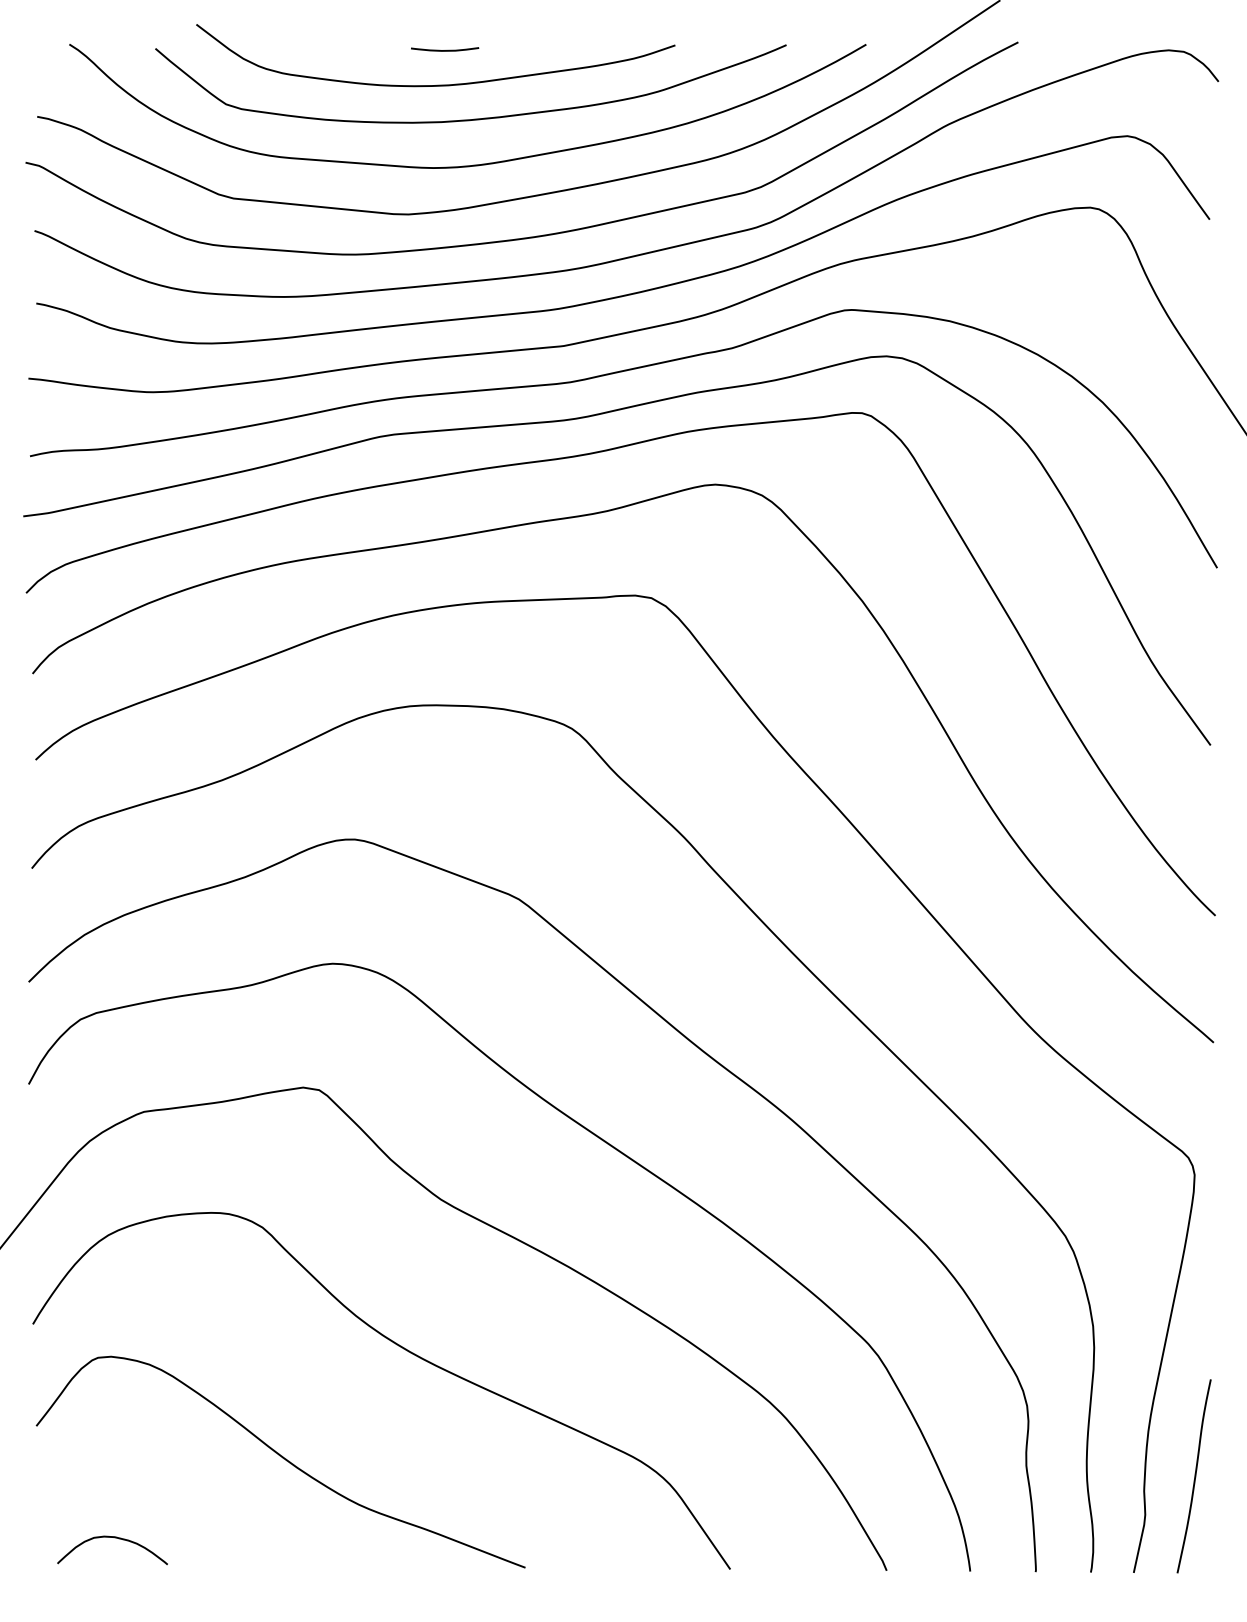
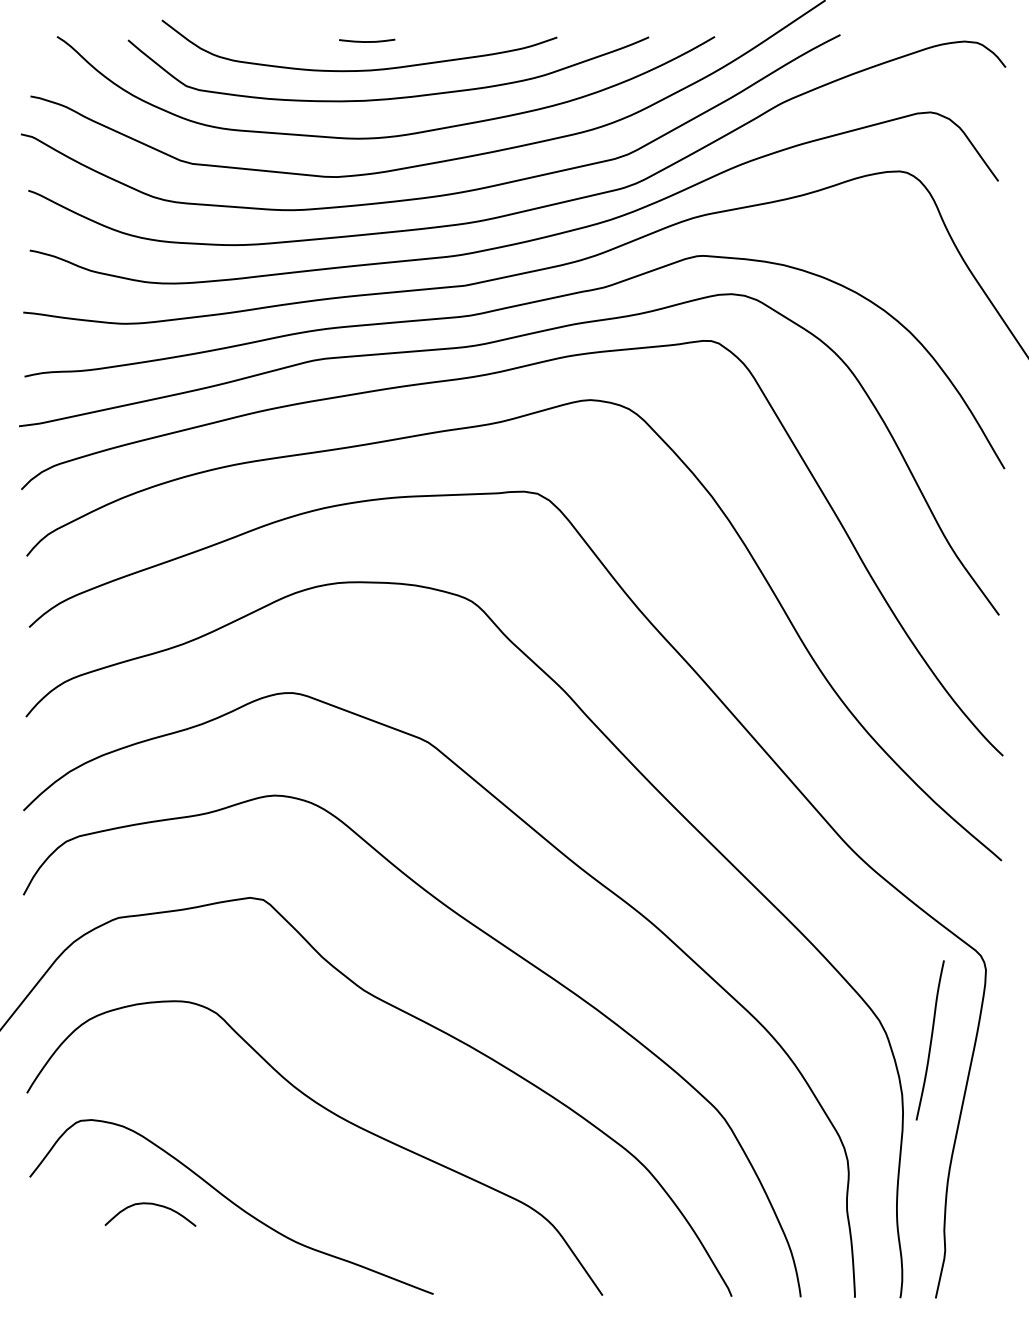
curve: (1194, 1476) -> (930, 1040), moved
curve: (114, 1538) -> (152, 1204), moved

